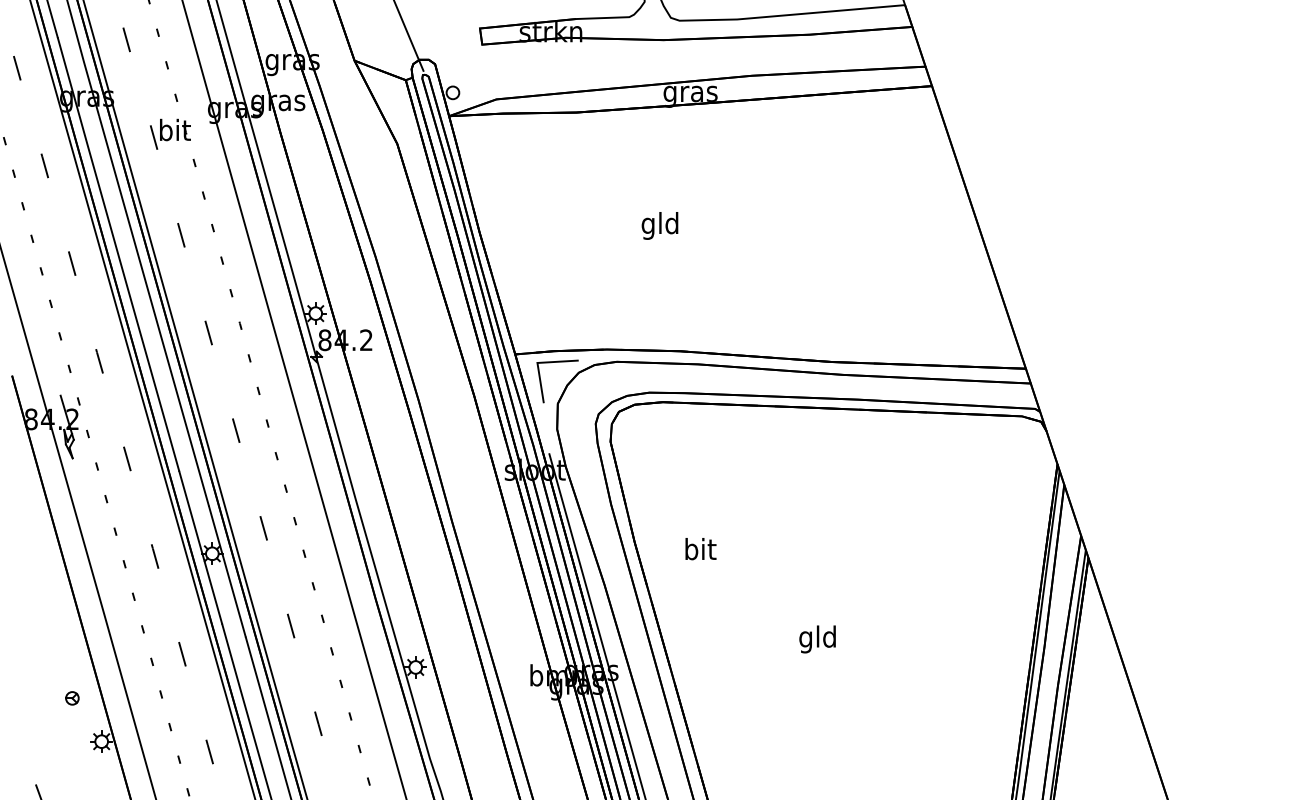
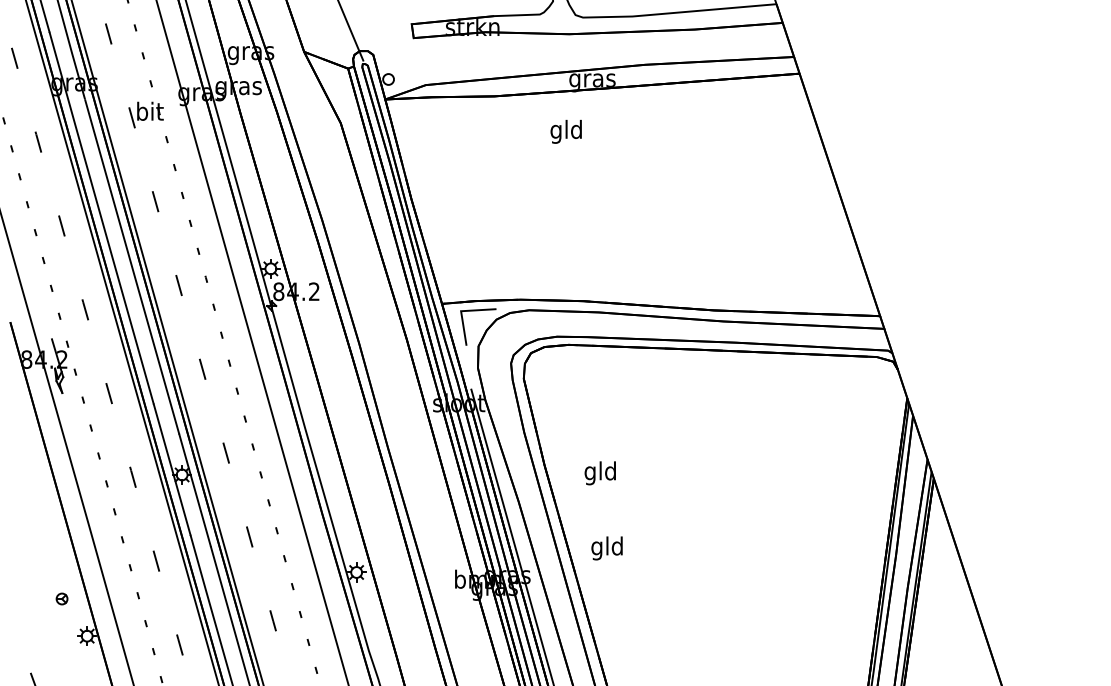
text: (659, 225) -> (565, 131), moved
text: (699, 551) -> (600, 472), bit -> gld
text: (817, 639) -> (606, 548), moved

